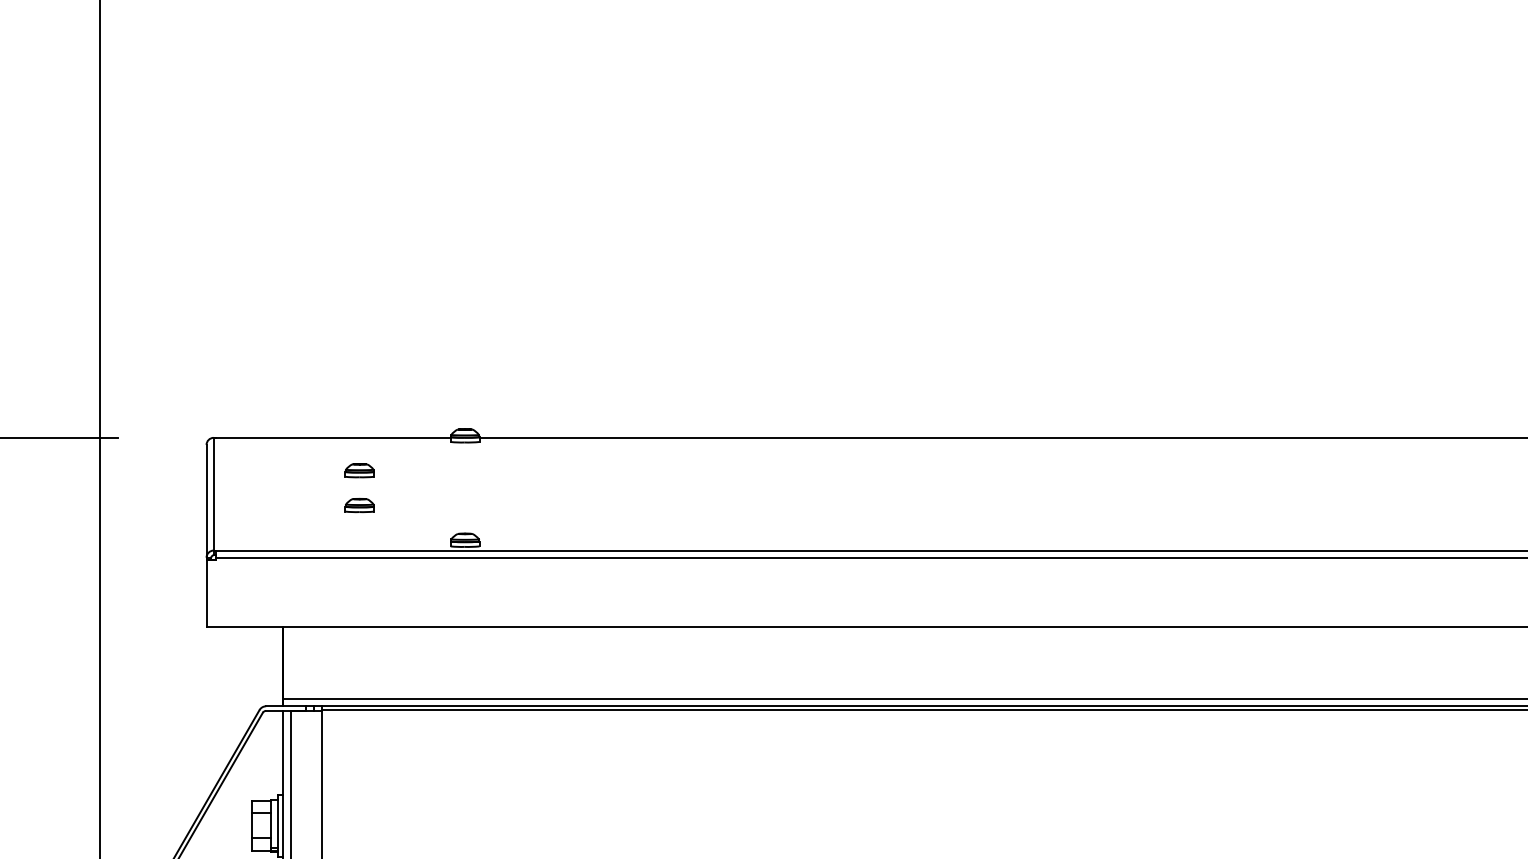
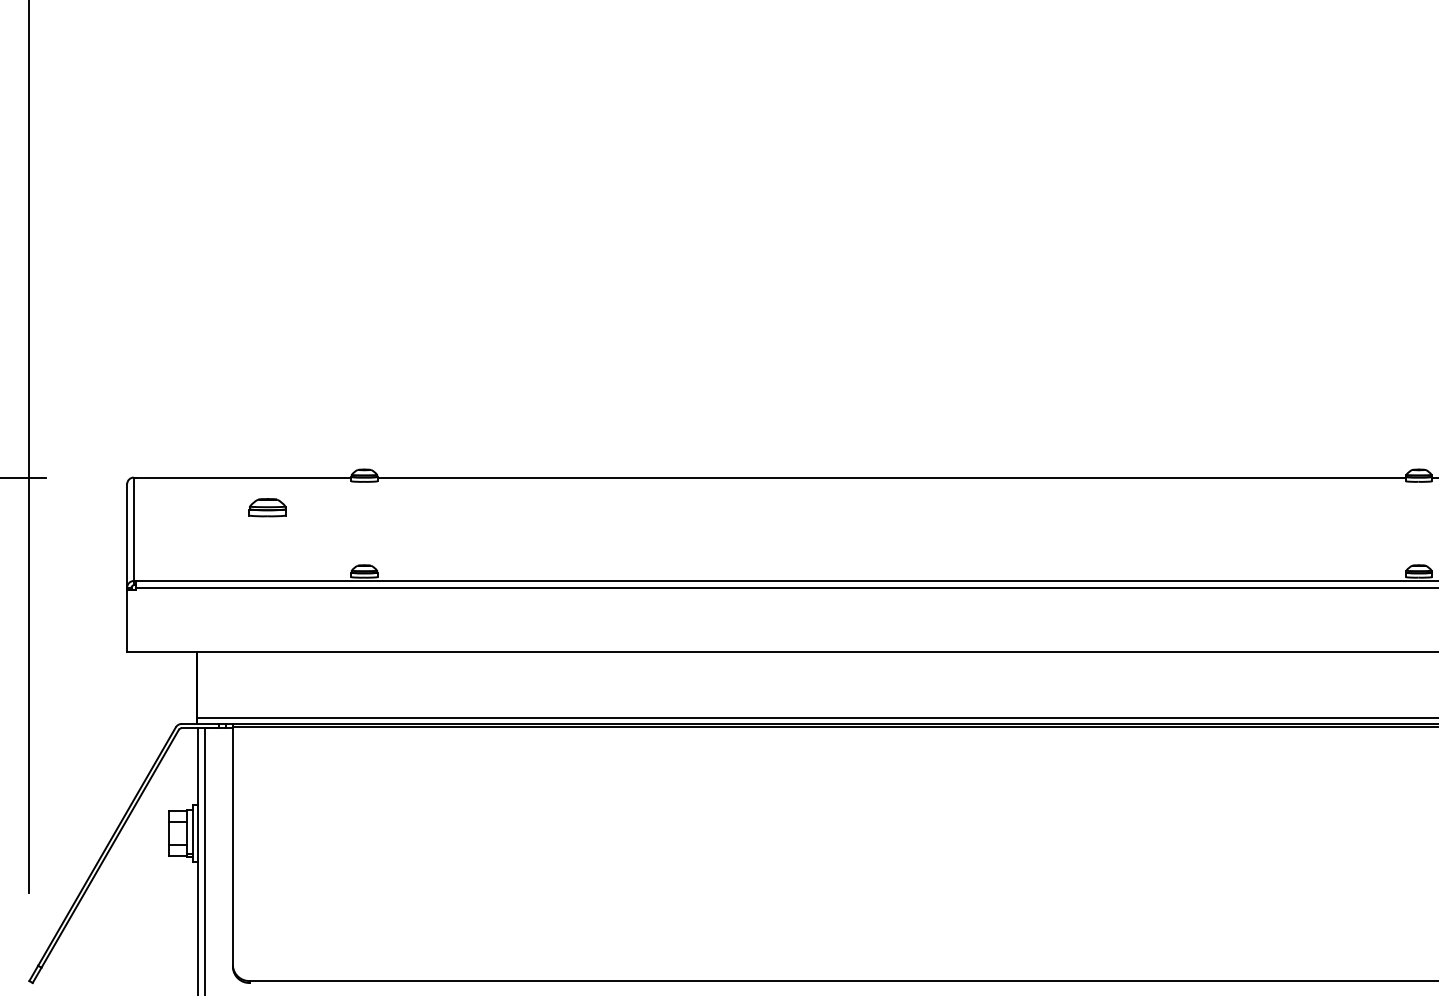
part: (359, 470) -> (267, 507), size x1.4
part: (359, 505) -> (267, 539), removed

